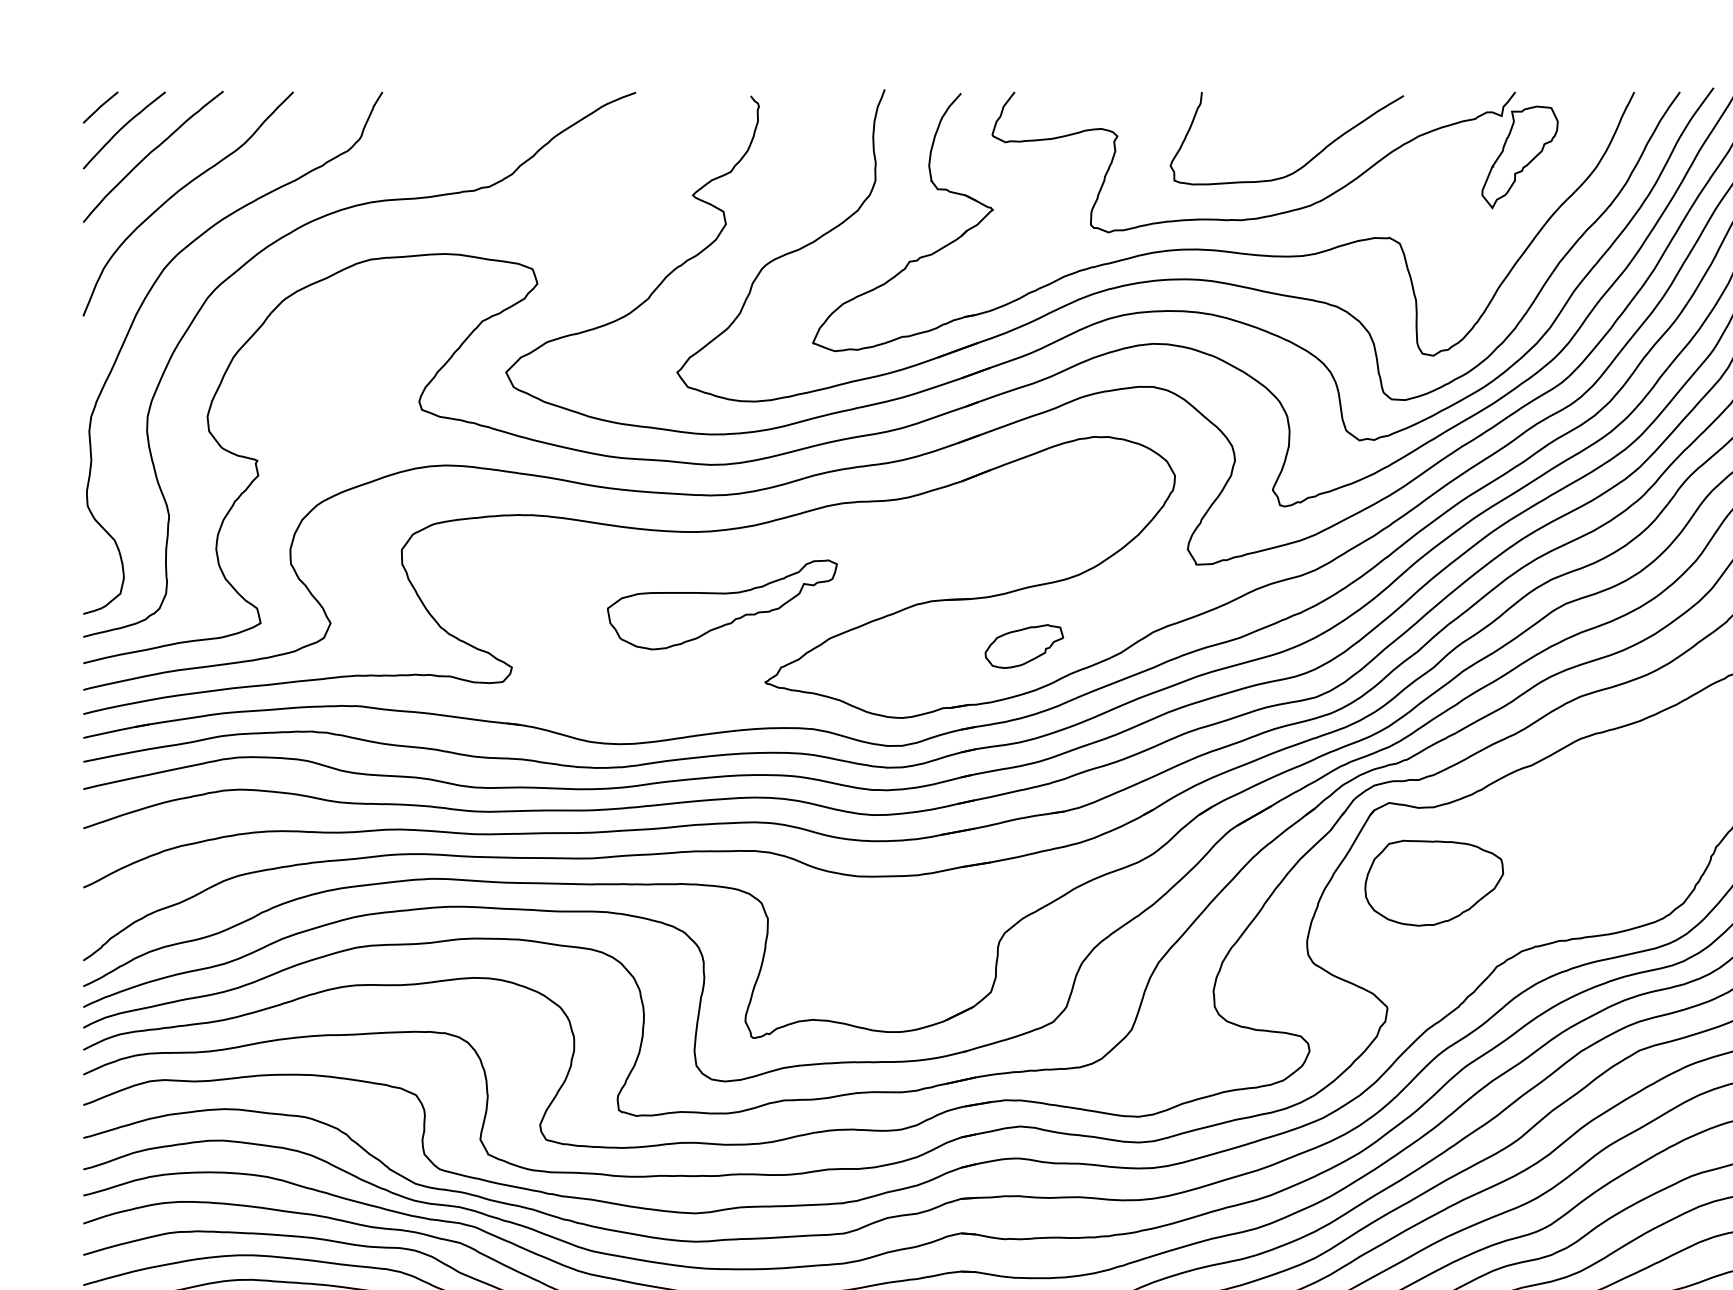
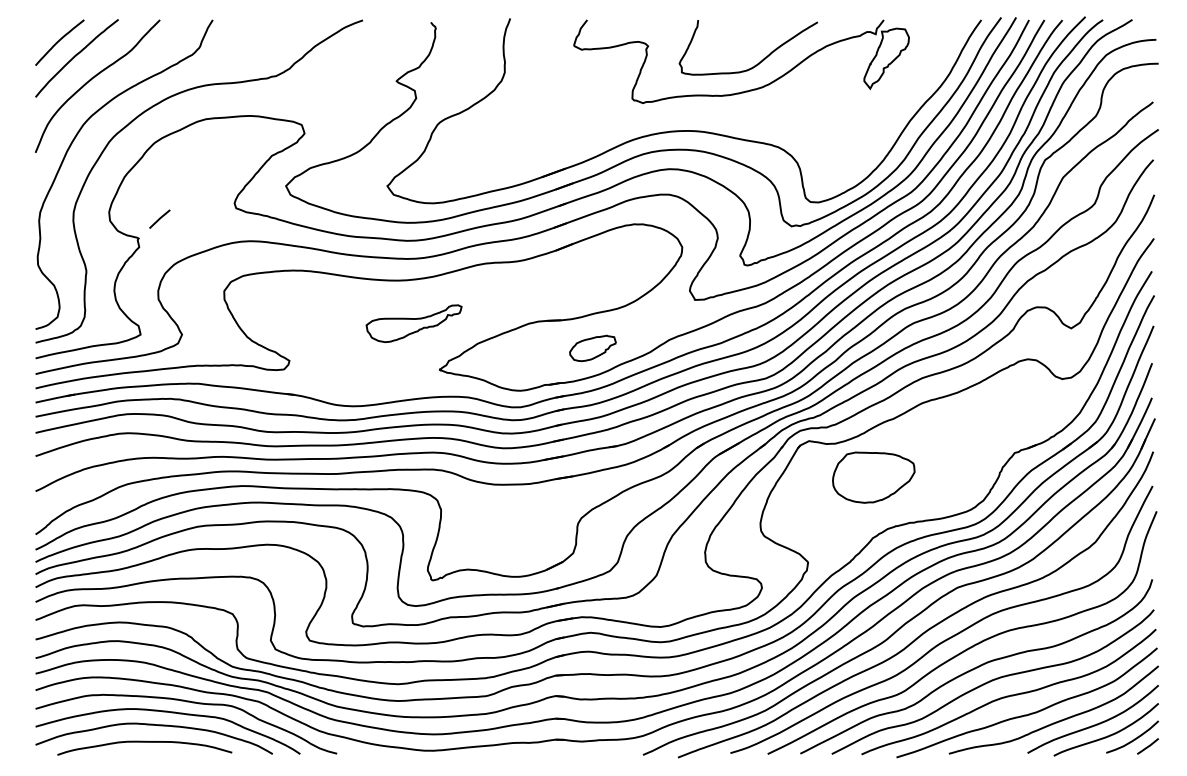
line: (100, 106) -> (159, 218), moved
part: (1214, 248) -> (705, 112), removed
part: (721, 604) -> (413, 323), size x0.7
part: (1433, 882) -> (873, 477), moved

